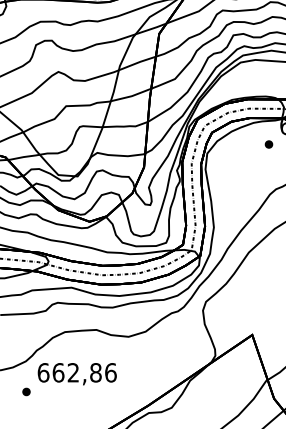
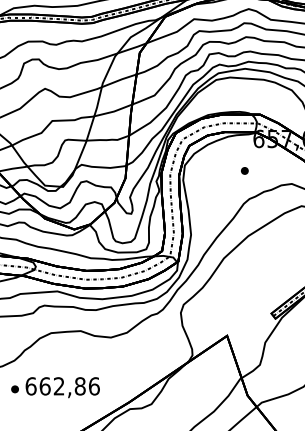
part: (268, 144) -> (244, 170), moved
text: (76, 374) -> (62, 387), moved

